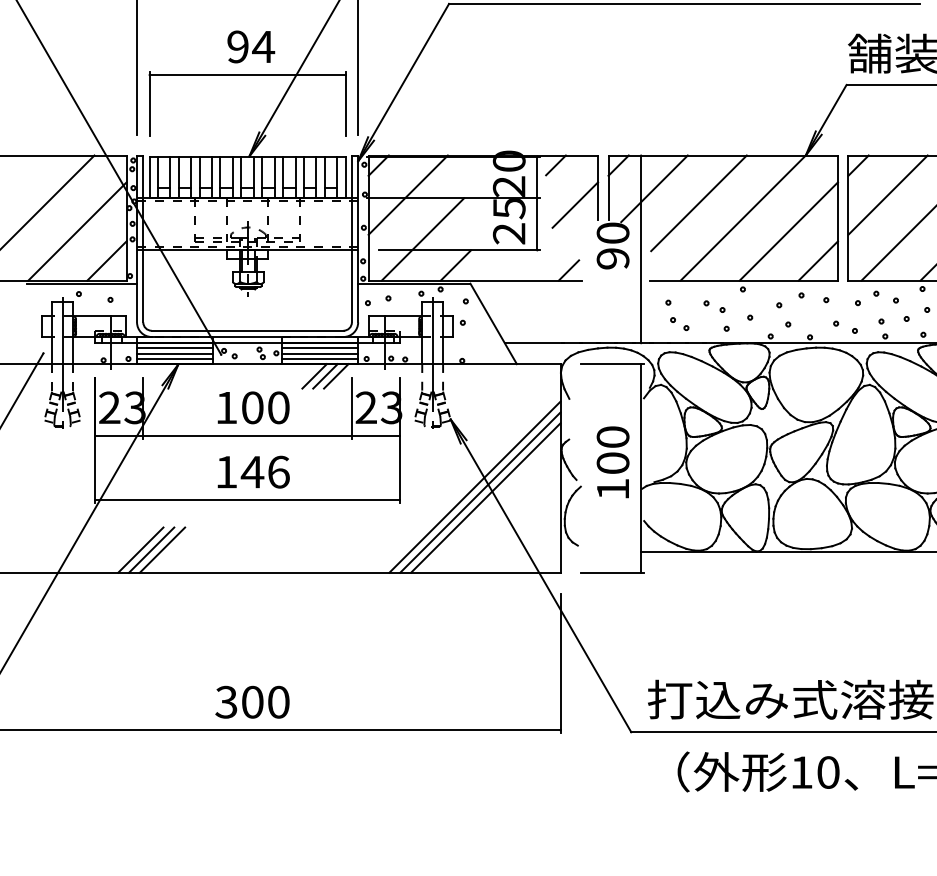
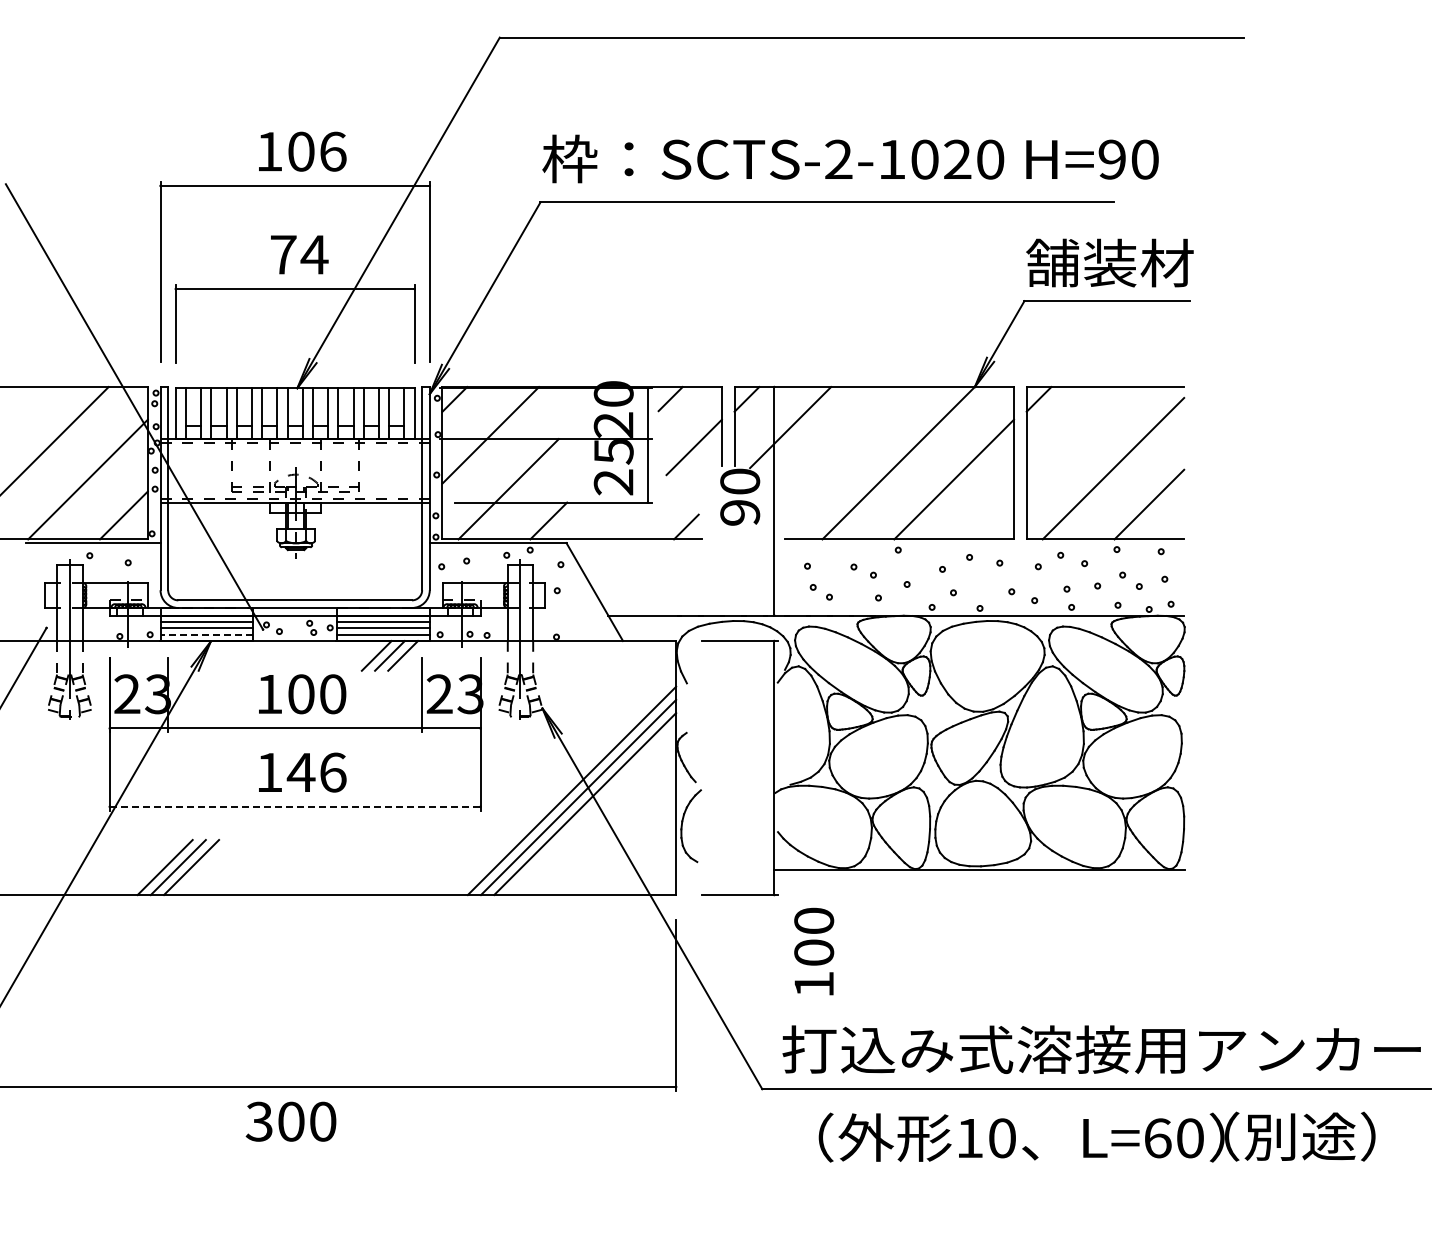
text: (238, 46) -> (283, 254), 94 -> 74
line: (887, 195) -> (1074, 435), removed
line: (698, 203) -> (844, 445), removed
line: (817, 261) -> (989, 515), removed
line: (174, 358) -> (206, 634), solid -> dashed
text: (613, 462) -> (814, 951), moved
line: (247, 500) -> (295, 806), solid -> dashed
text: (251, 702) -> (290, 1121), moved

